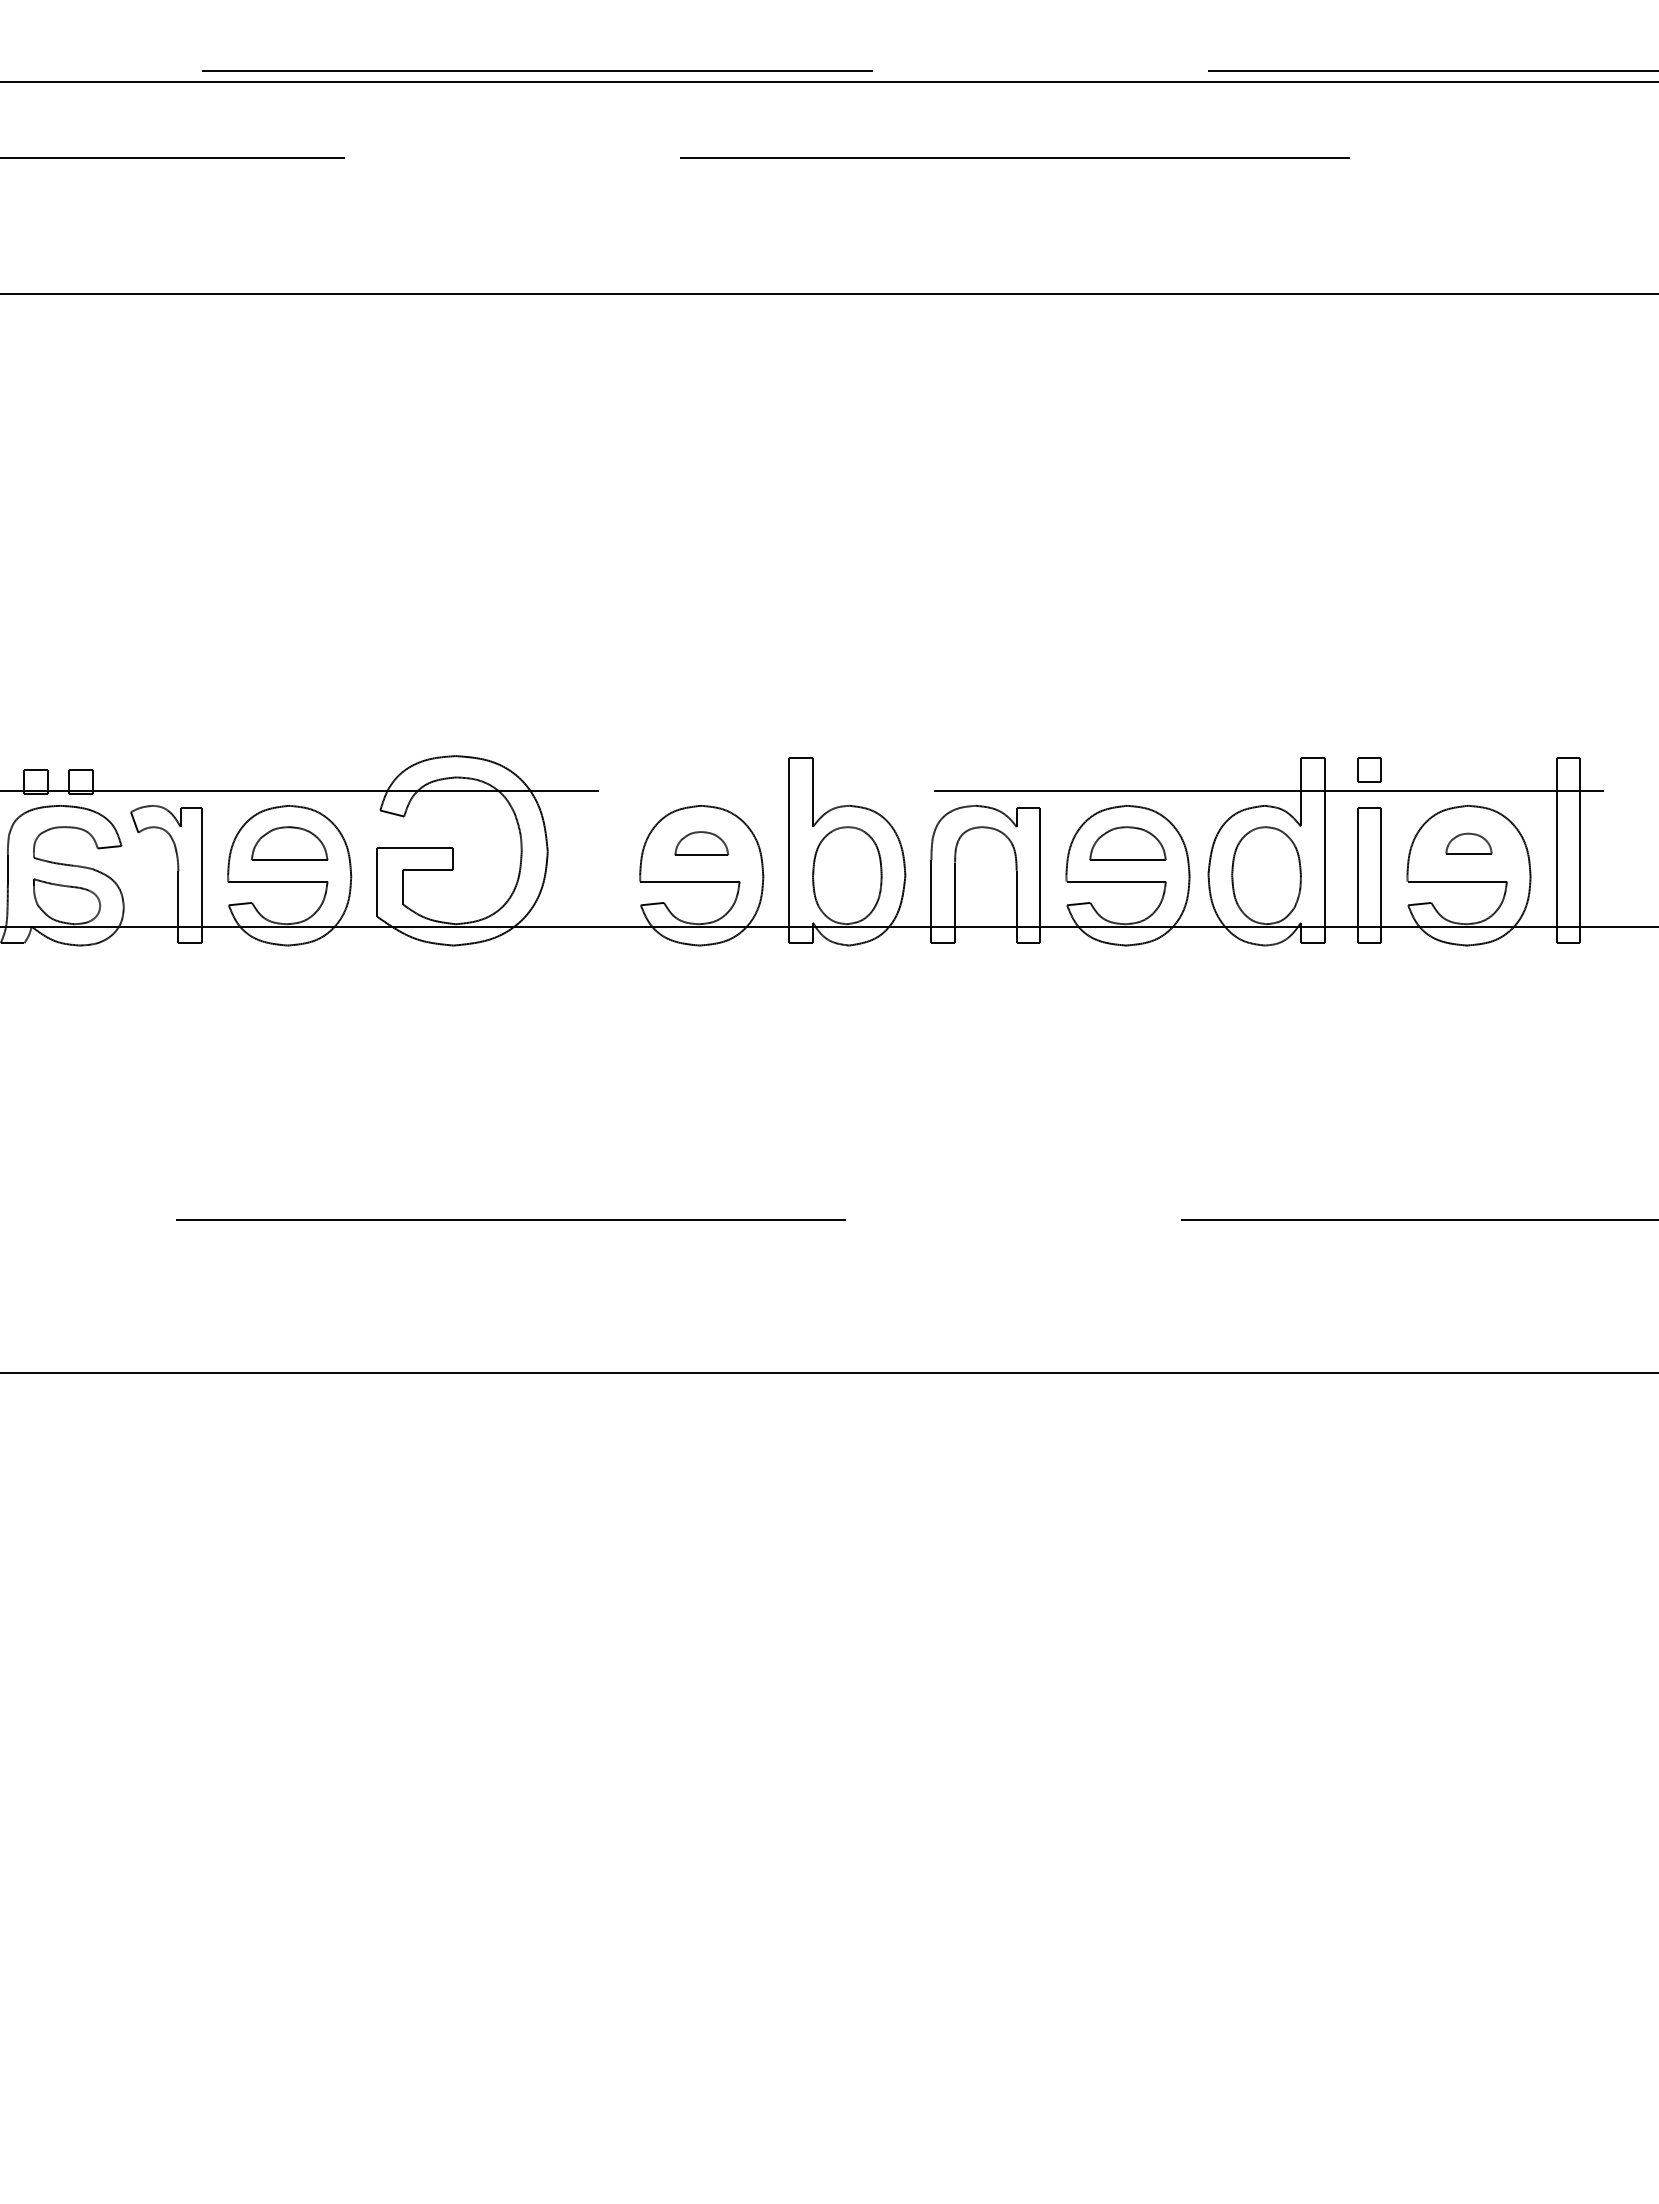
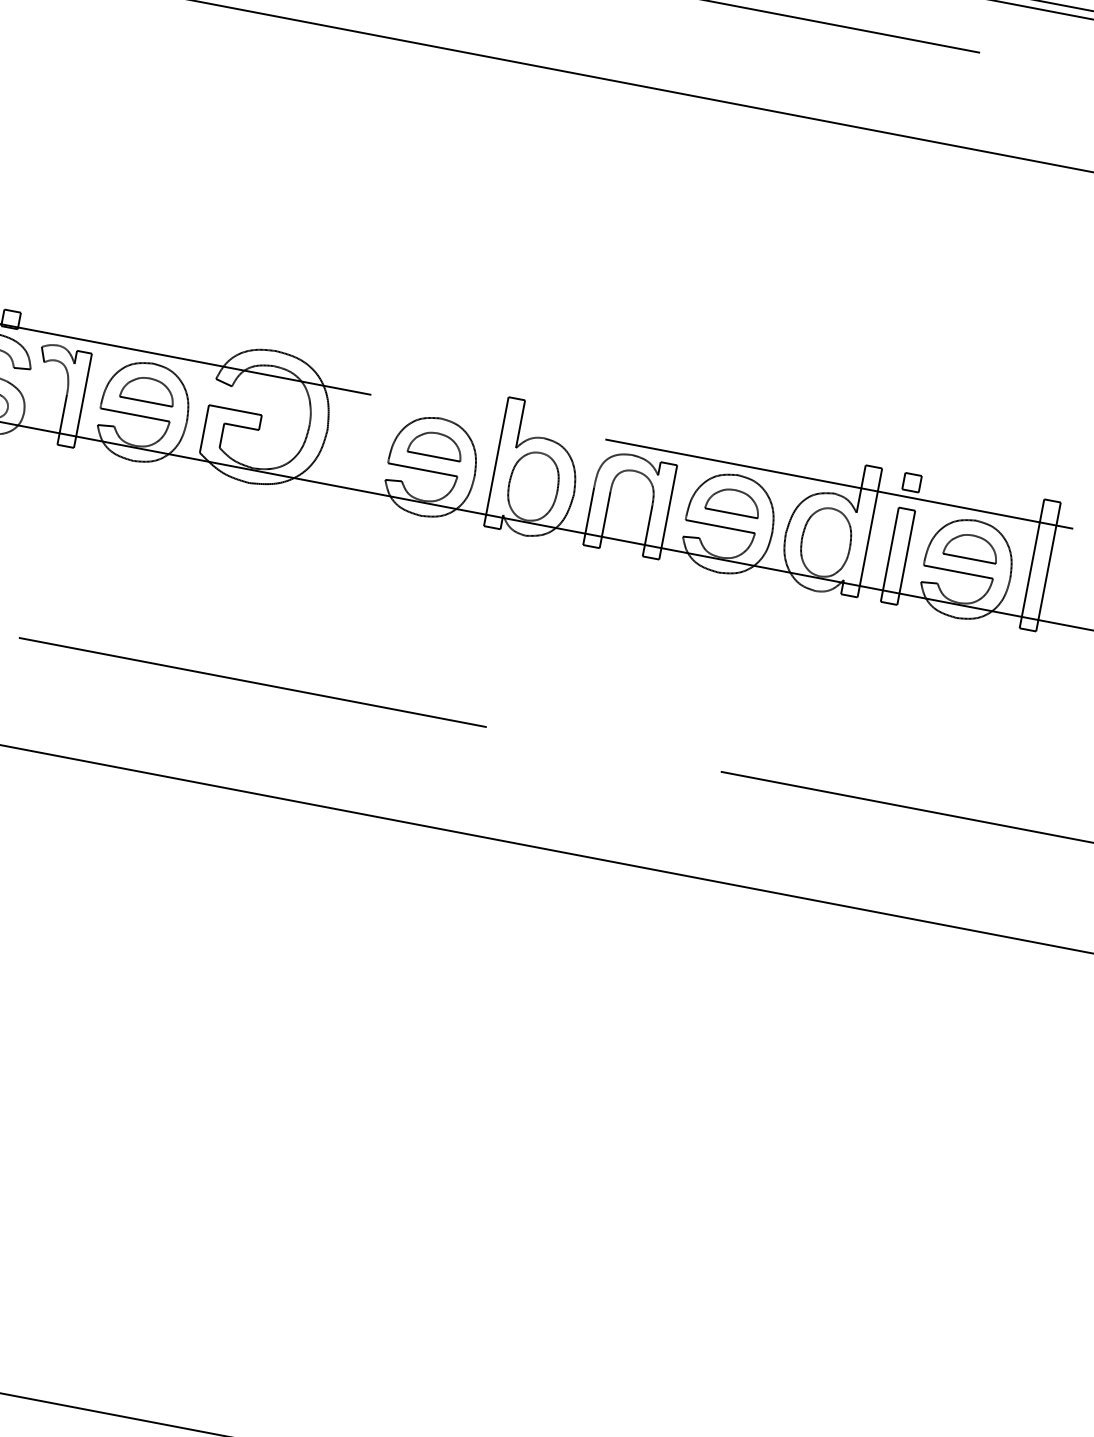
part: (701, 843) -> (435, 444), size x1.43
part: (1468, 843) -> (971, 546), size x1.67

